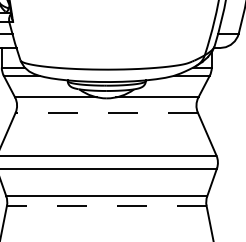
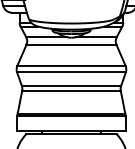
line: (104, 112) -> (70, 44), dashed -> solid
line: (104, 205) -> (70, 90), dashed -> solid

